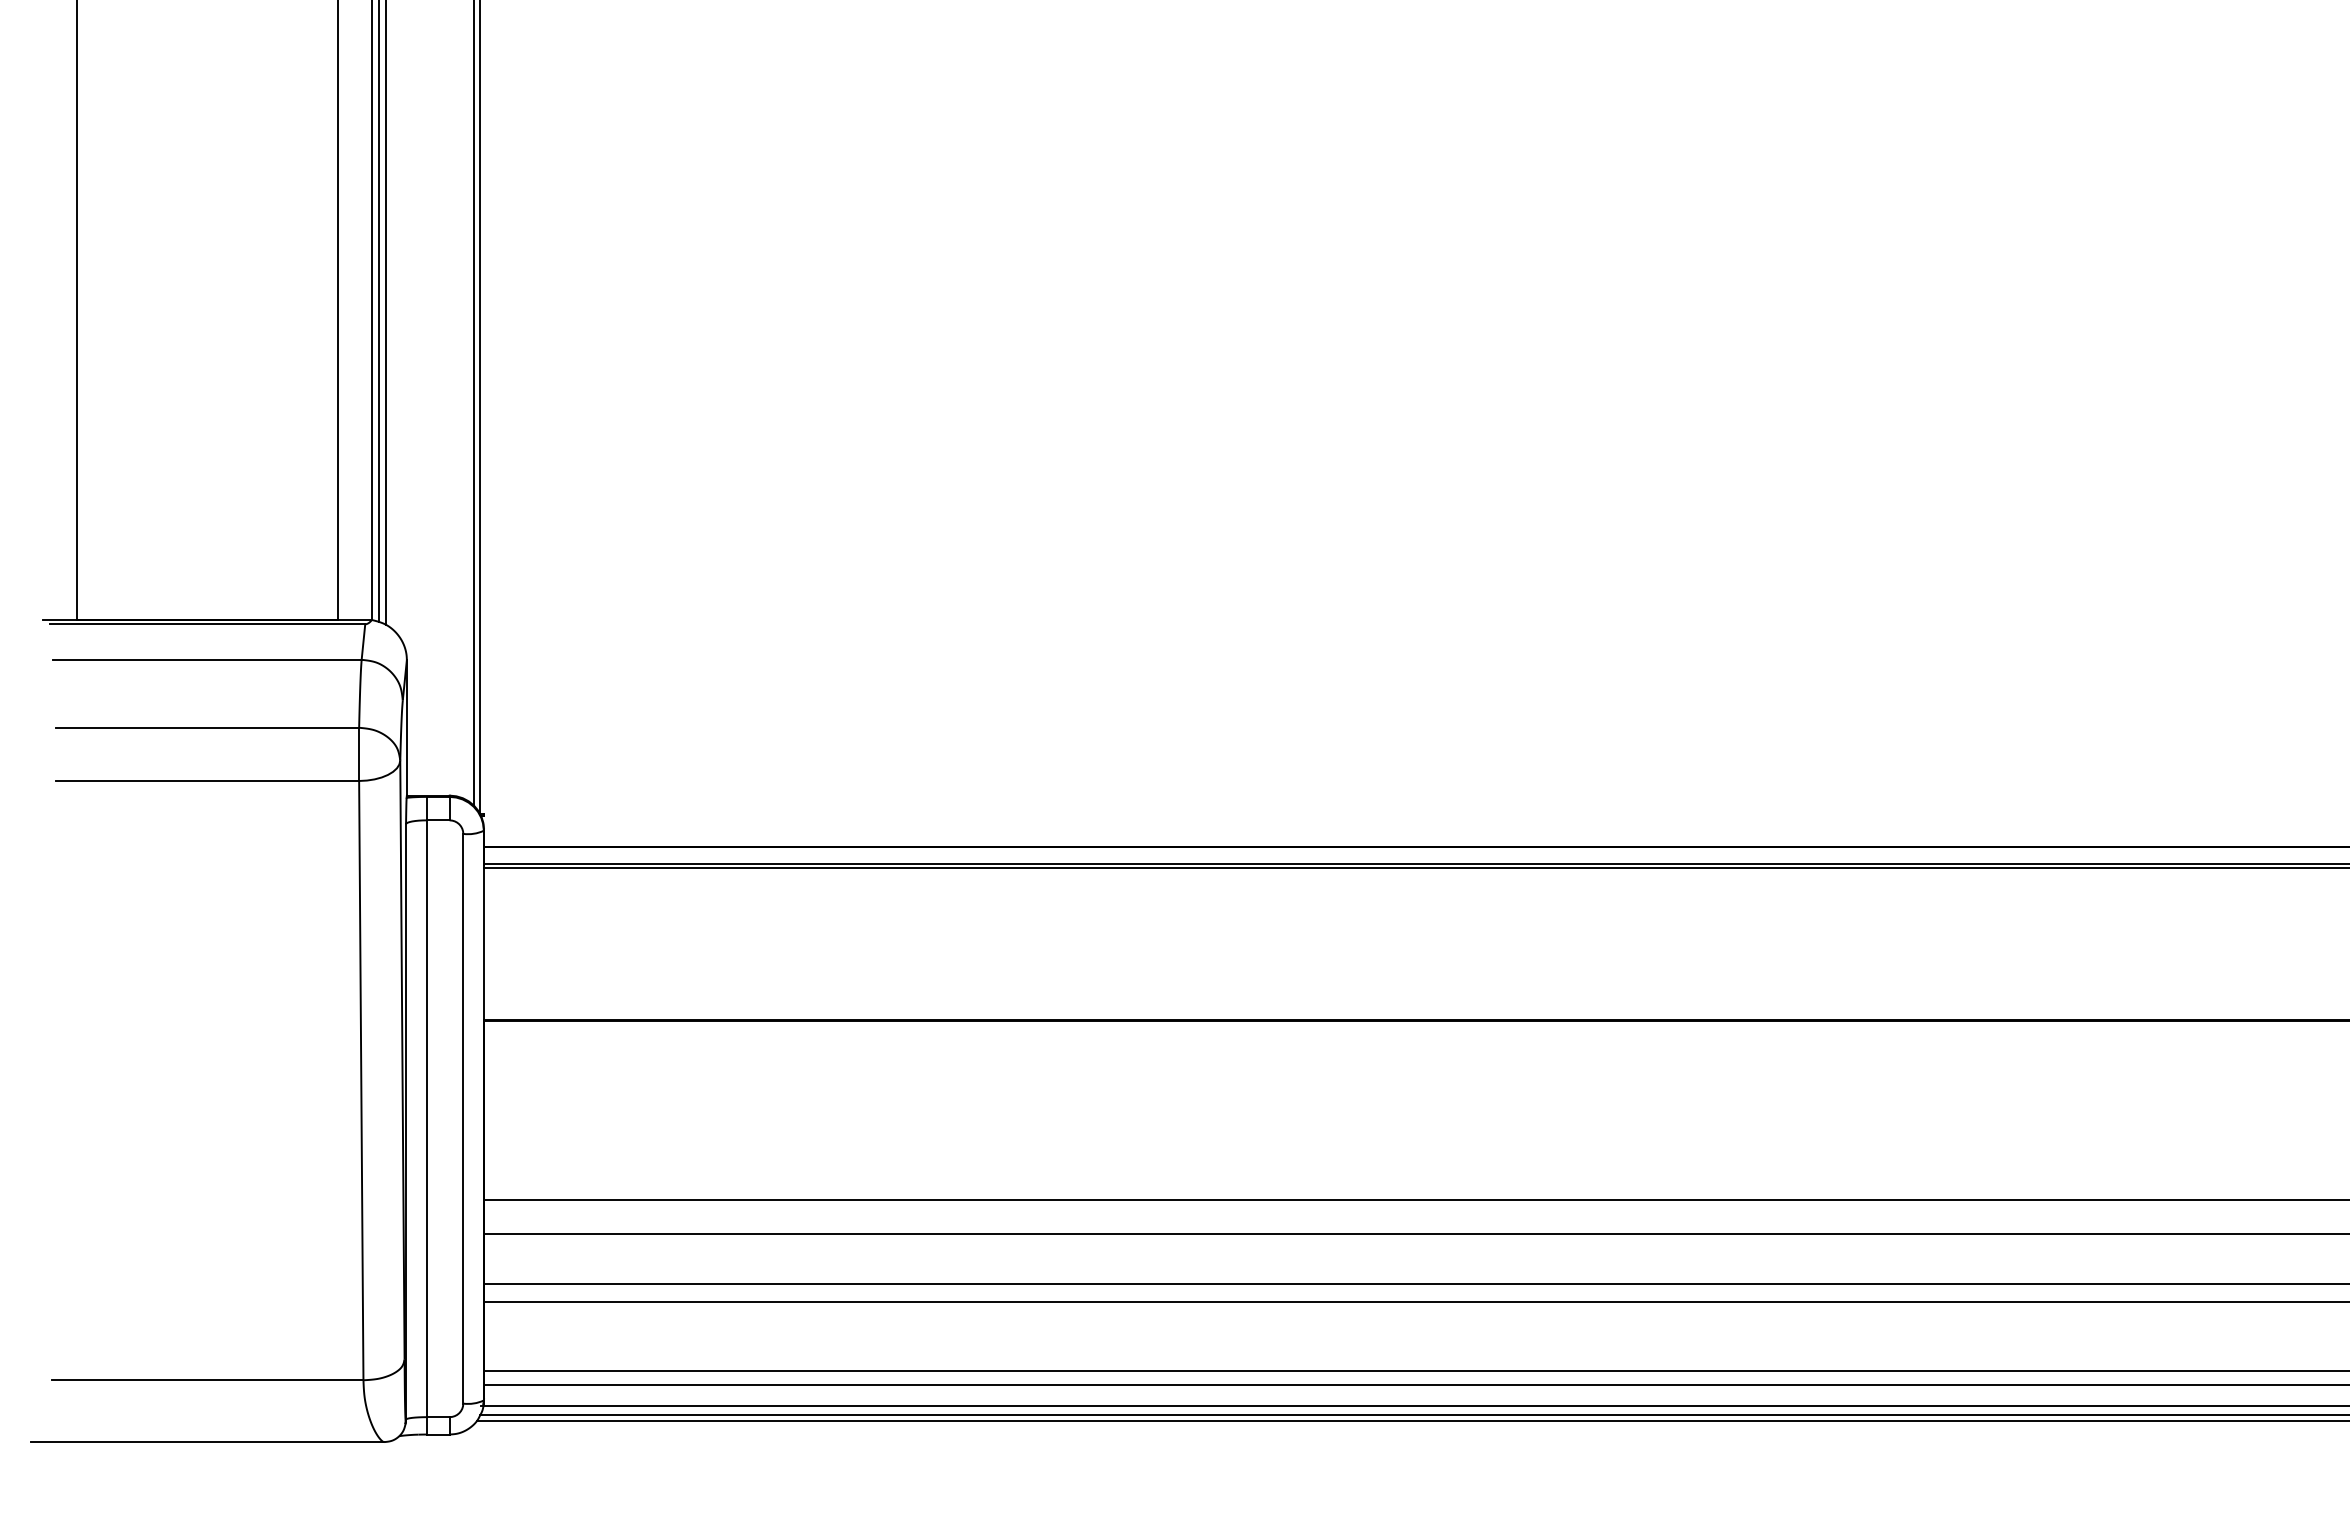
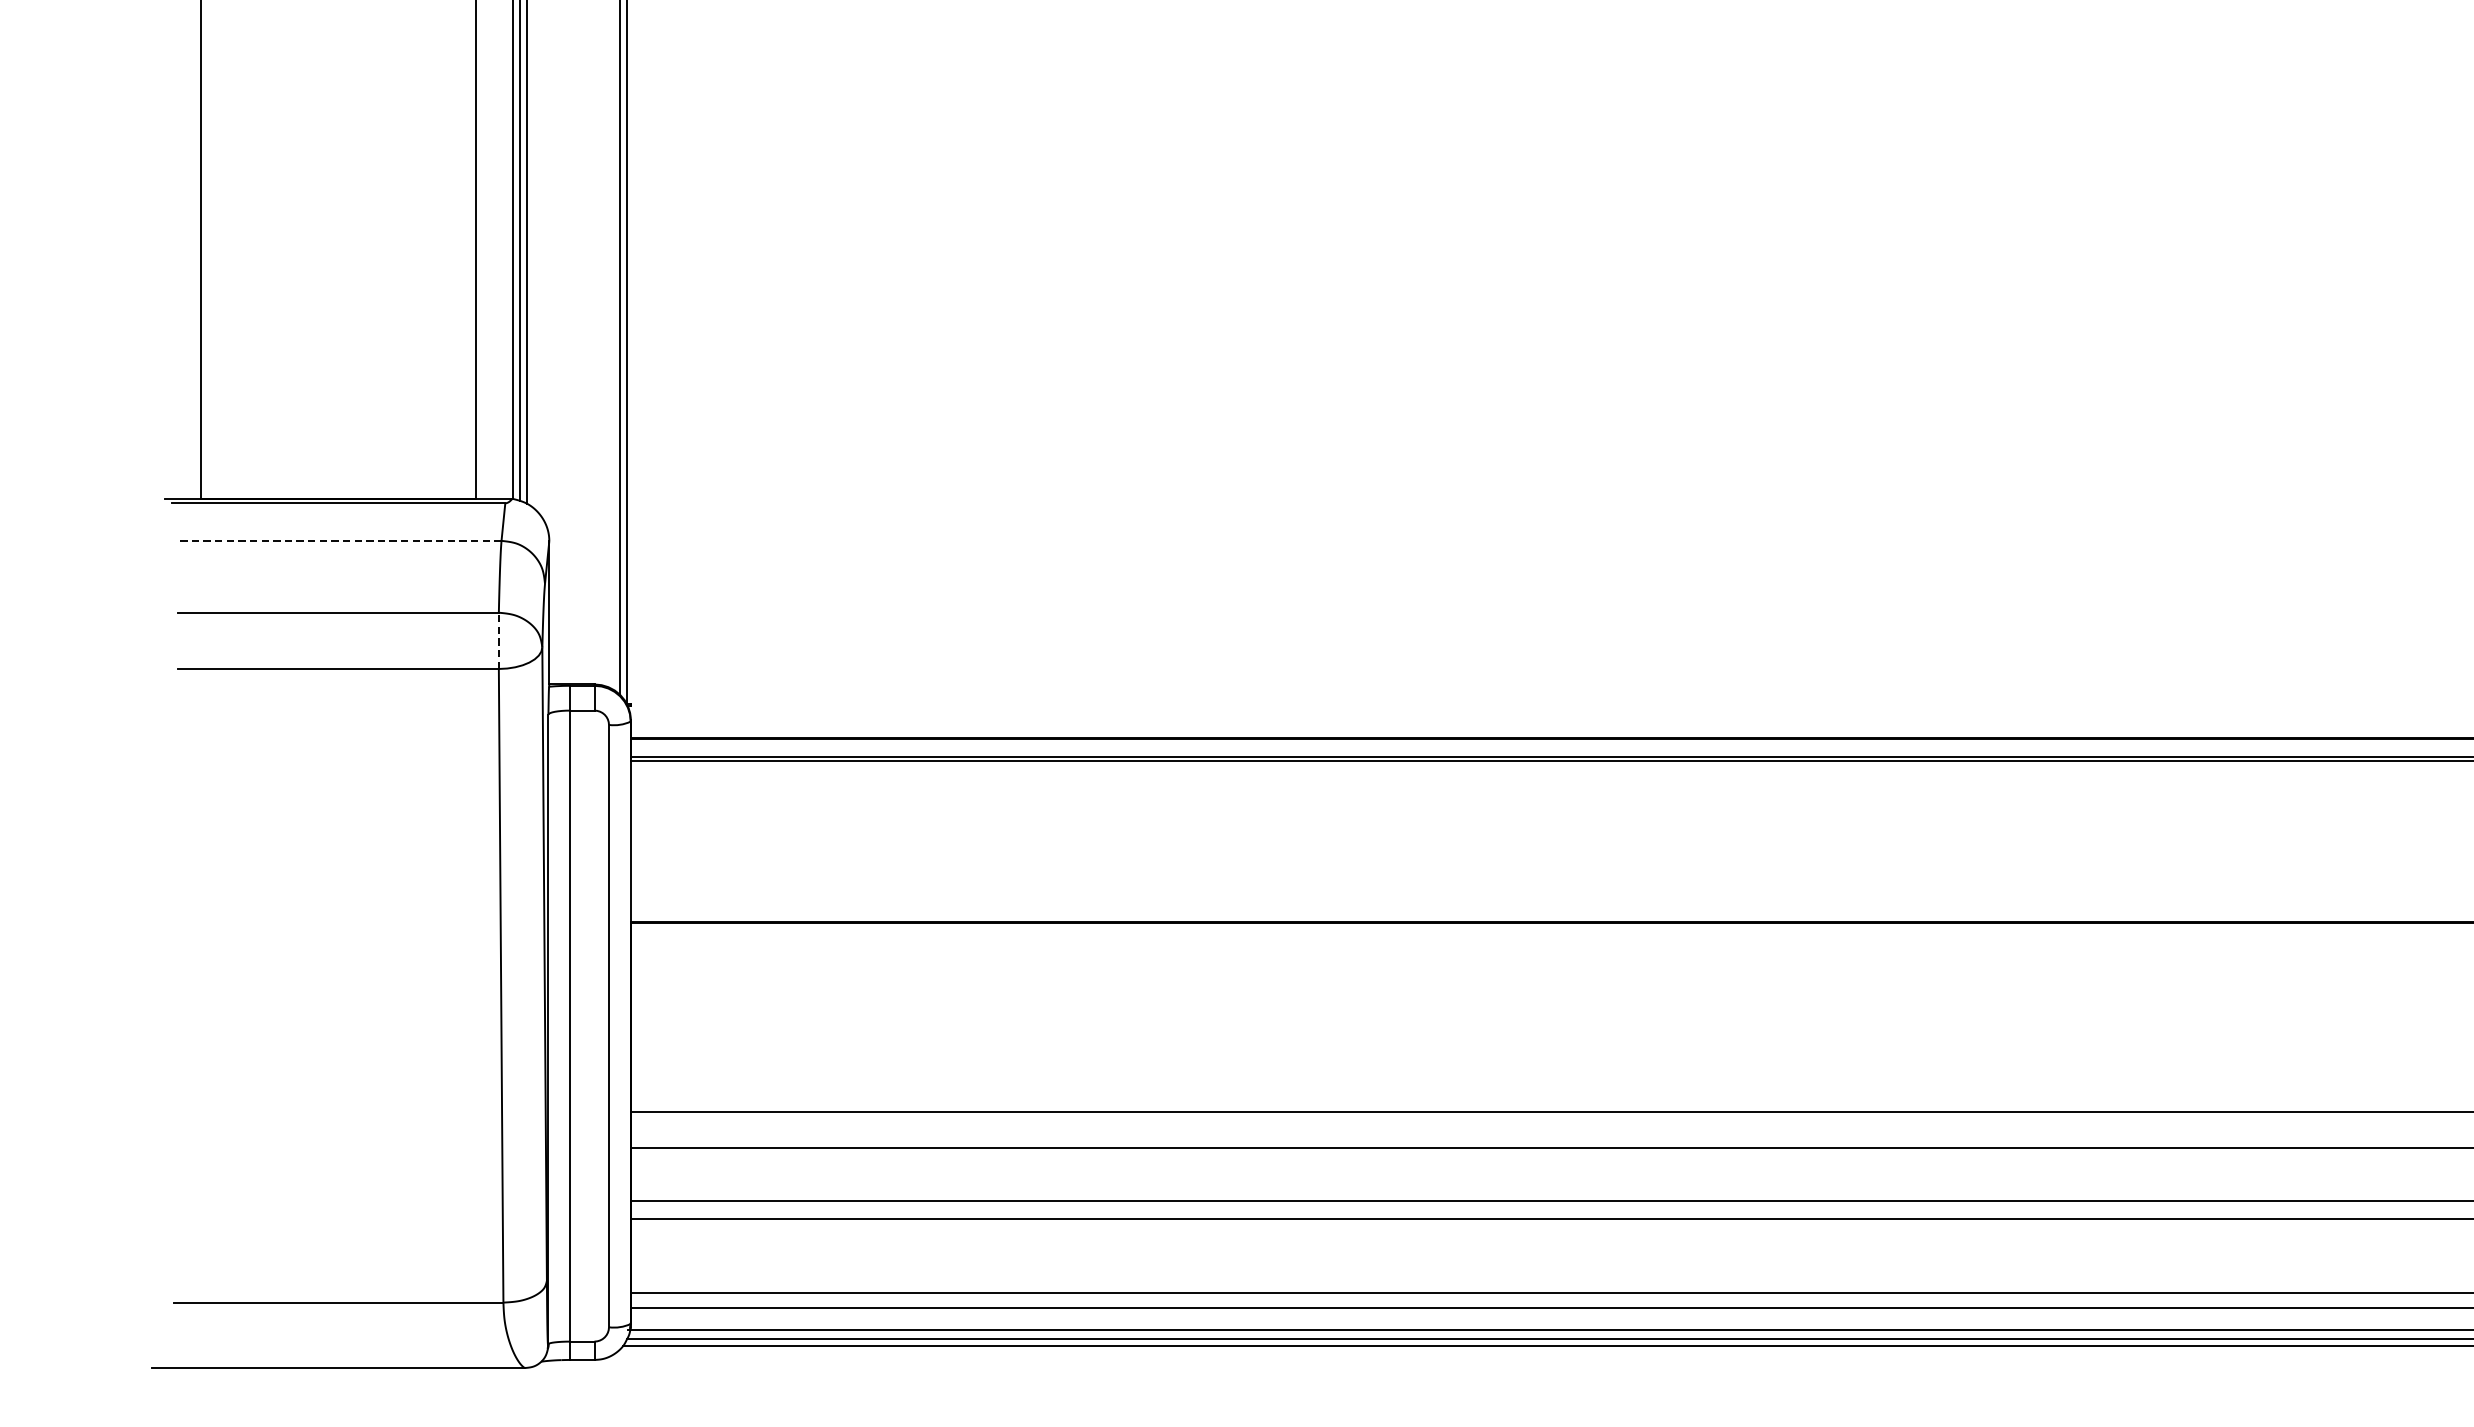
line: (207, 659) -> (338, 540), solid -> dashed
line: (359, 754) -> (499, 640), solid -> dashed

